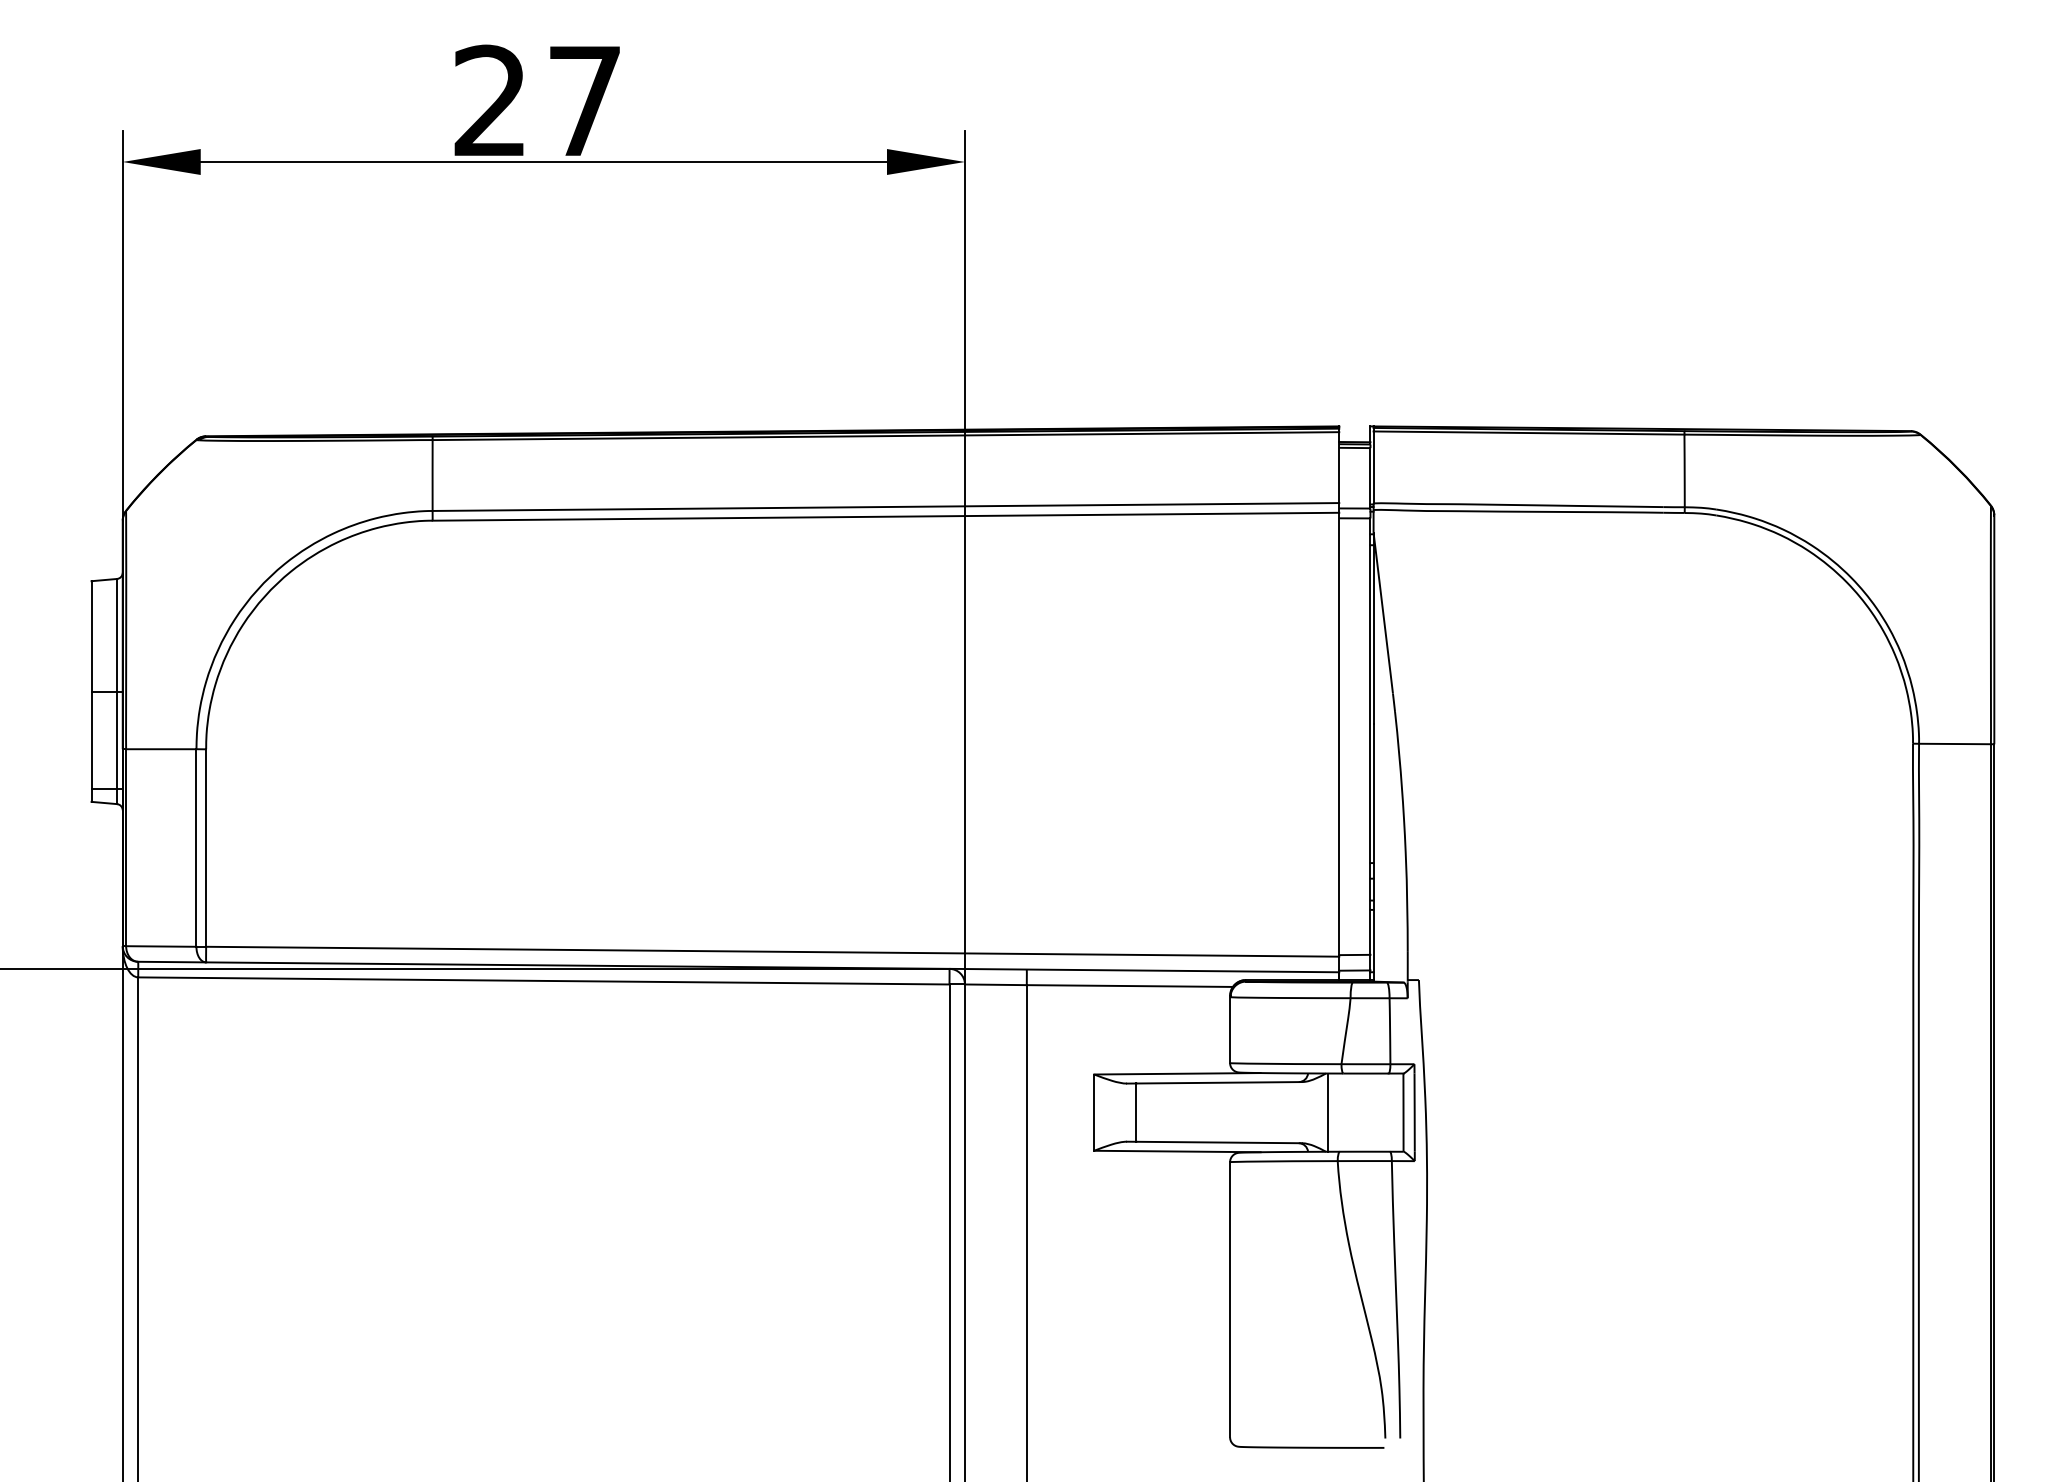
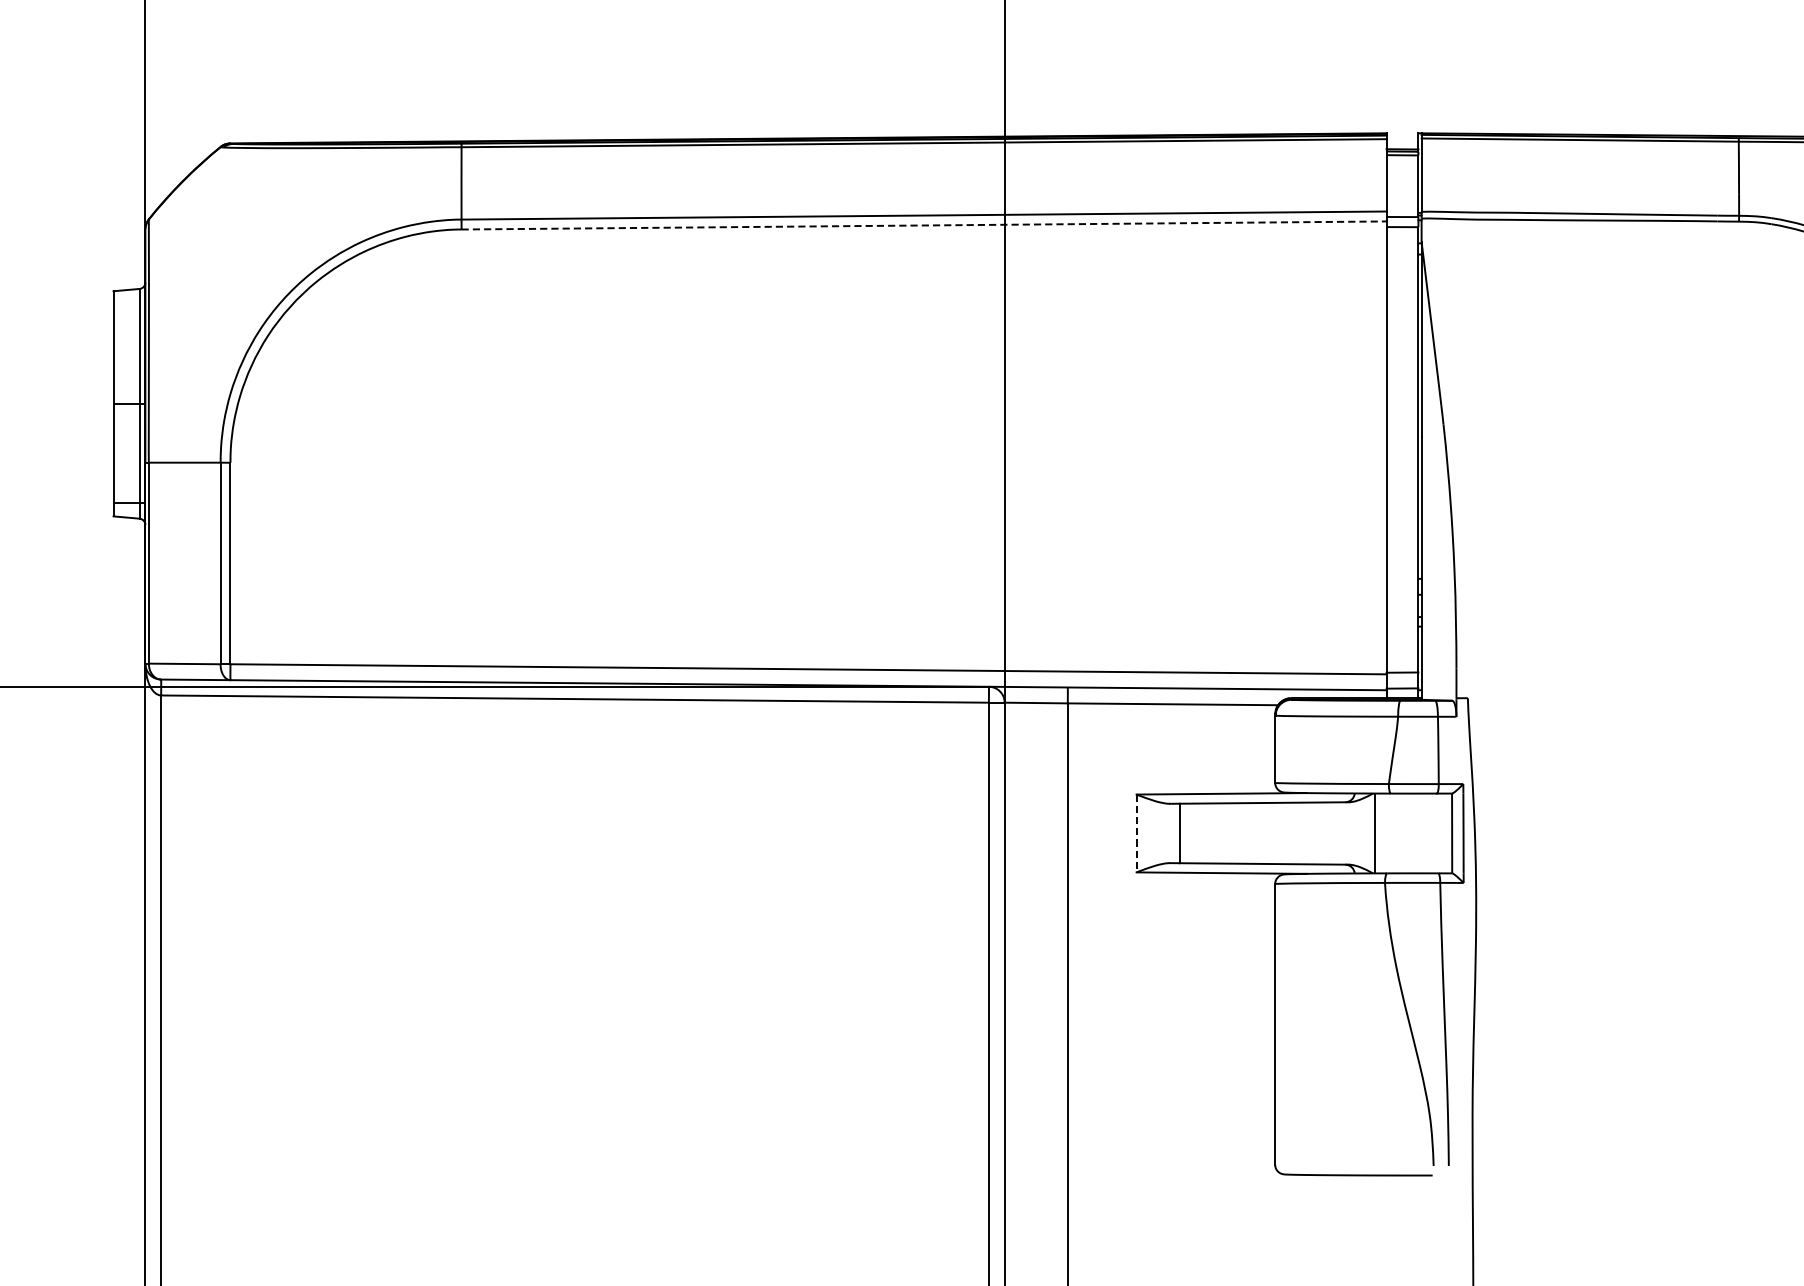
line: (886, 516) -> (924, 225), solid -> dashed
line: (1094, 1113) -> (1136, 834), solid -> dashed

